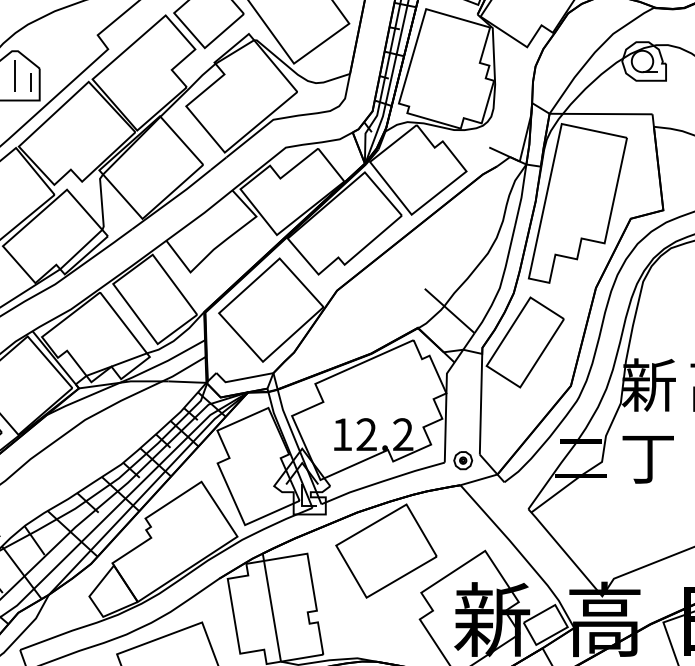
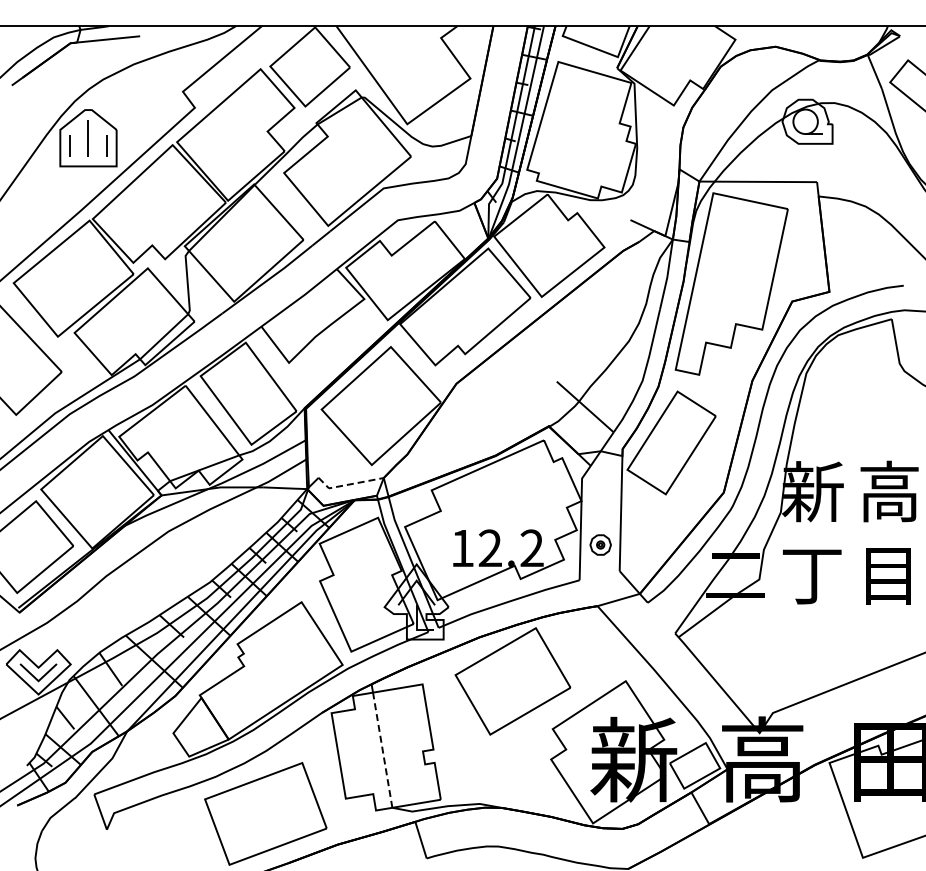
line: (242, 378) -> (348, 484), solid -> dashed
part: (463, 460) -> (600, 544), moved
line: (272, 610) -> (382, 749), solid -> dashed

